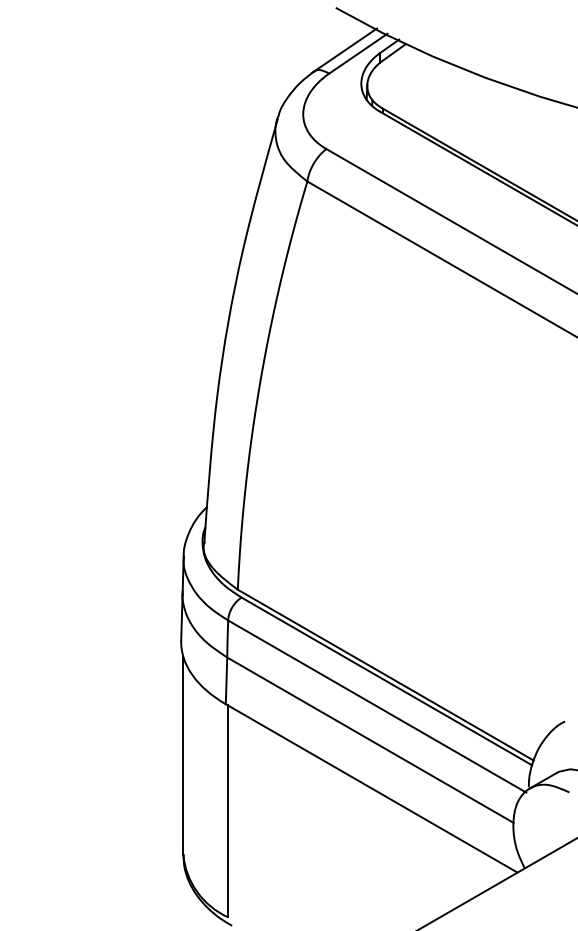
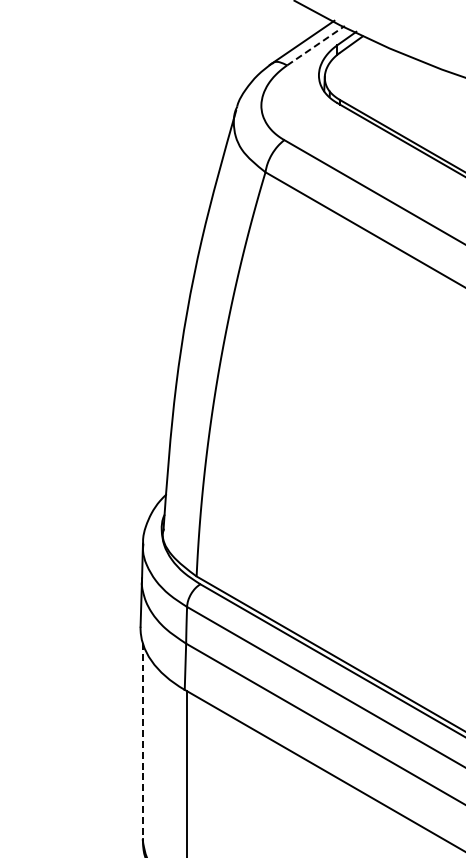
line: (358, 53) -> (316, 45), solid -> dashed
line: (183, 756) -> (142, 741), solid -> dashed

